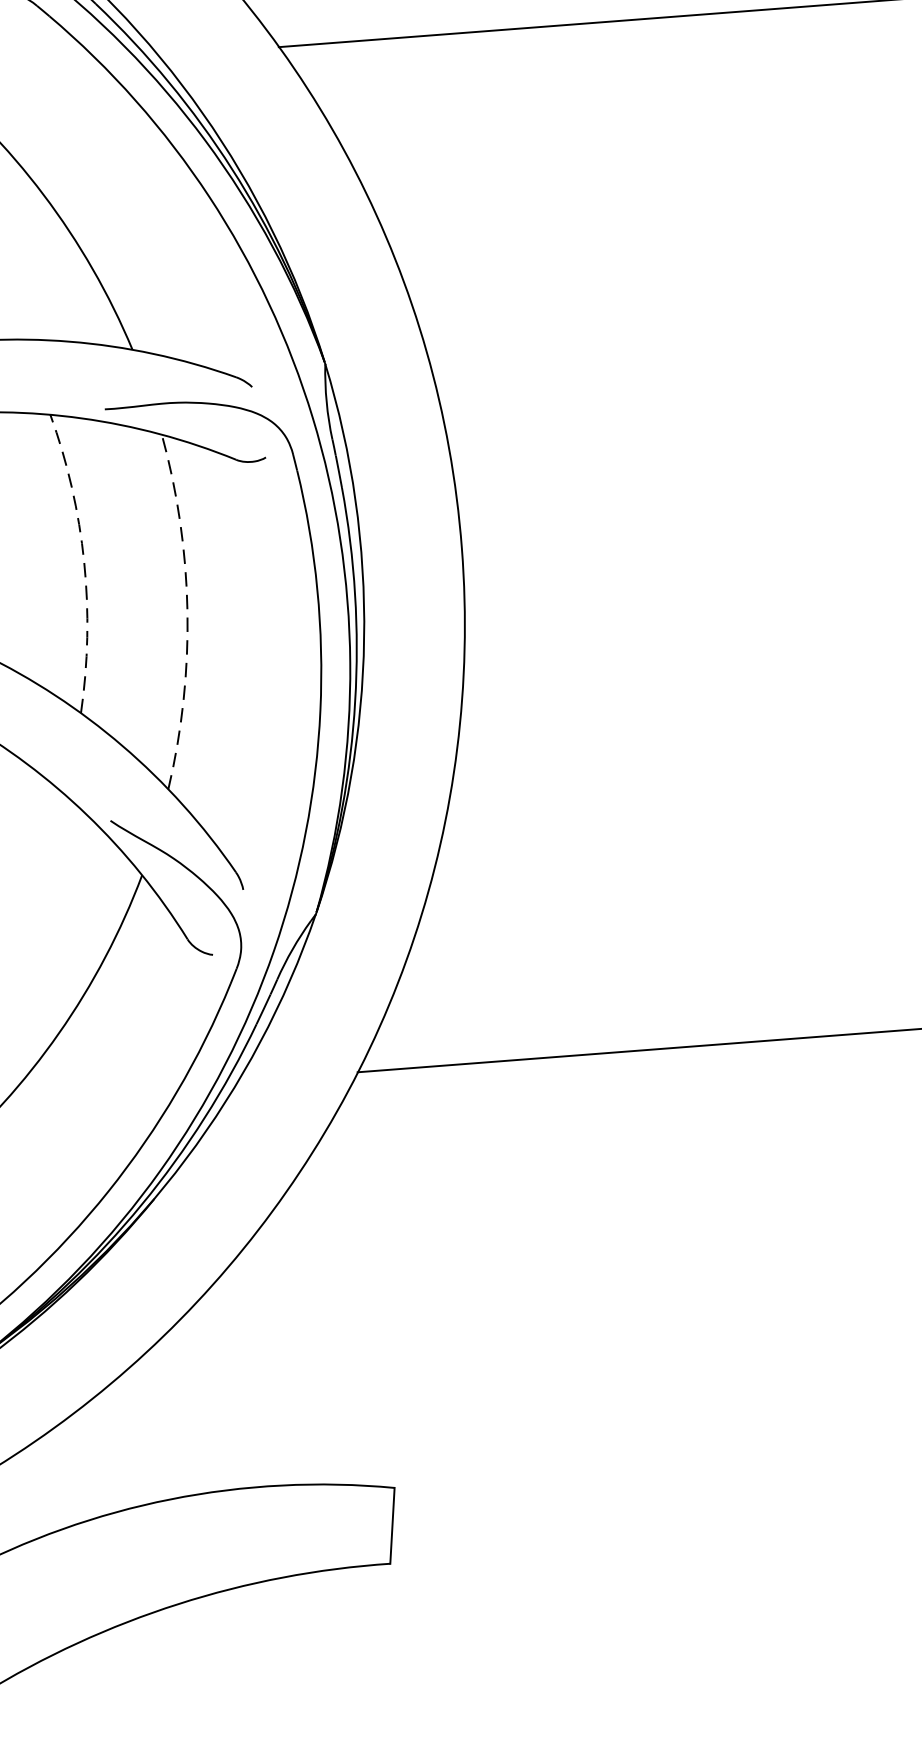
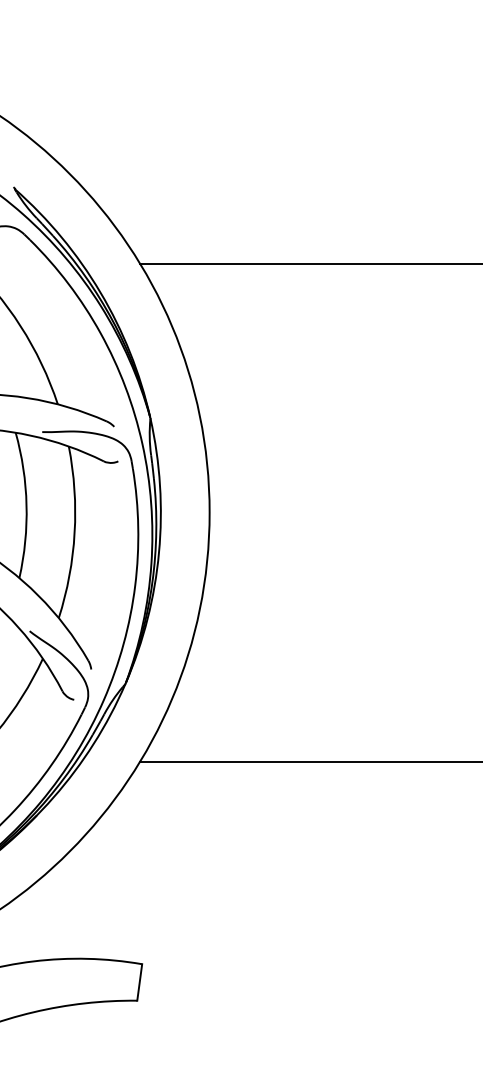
arc: (84, 562) -> (26, 505), dashed -> solid
arc: (187, 610) -> (74, 532), dashed -> solid

